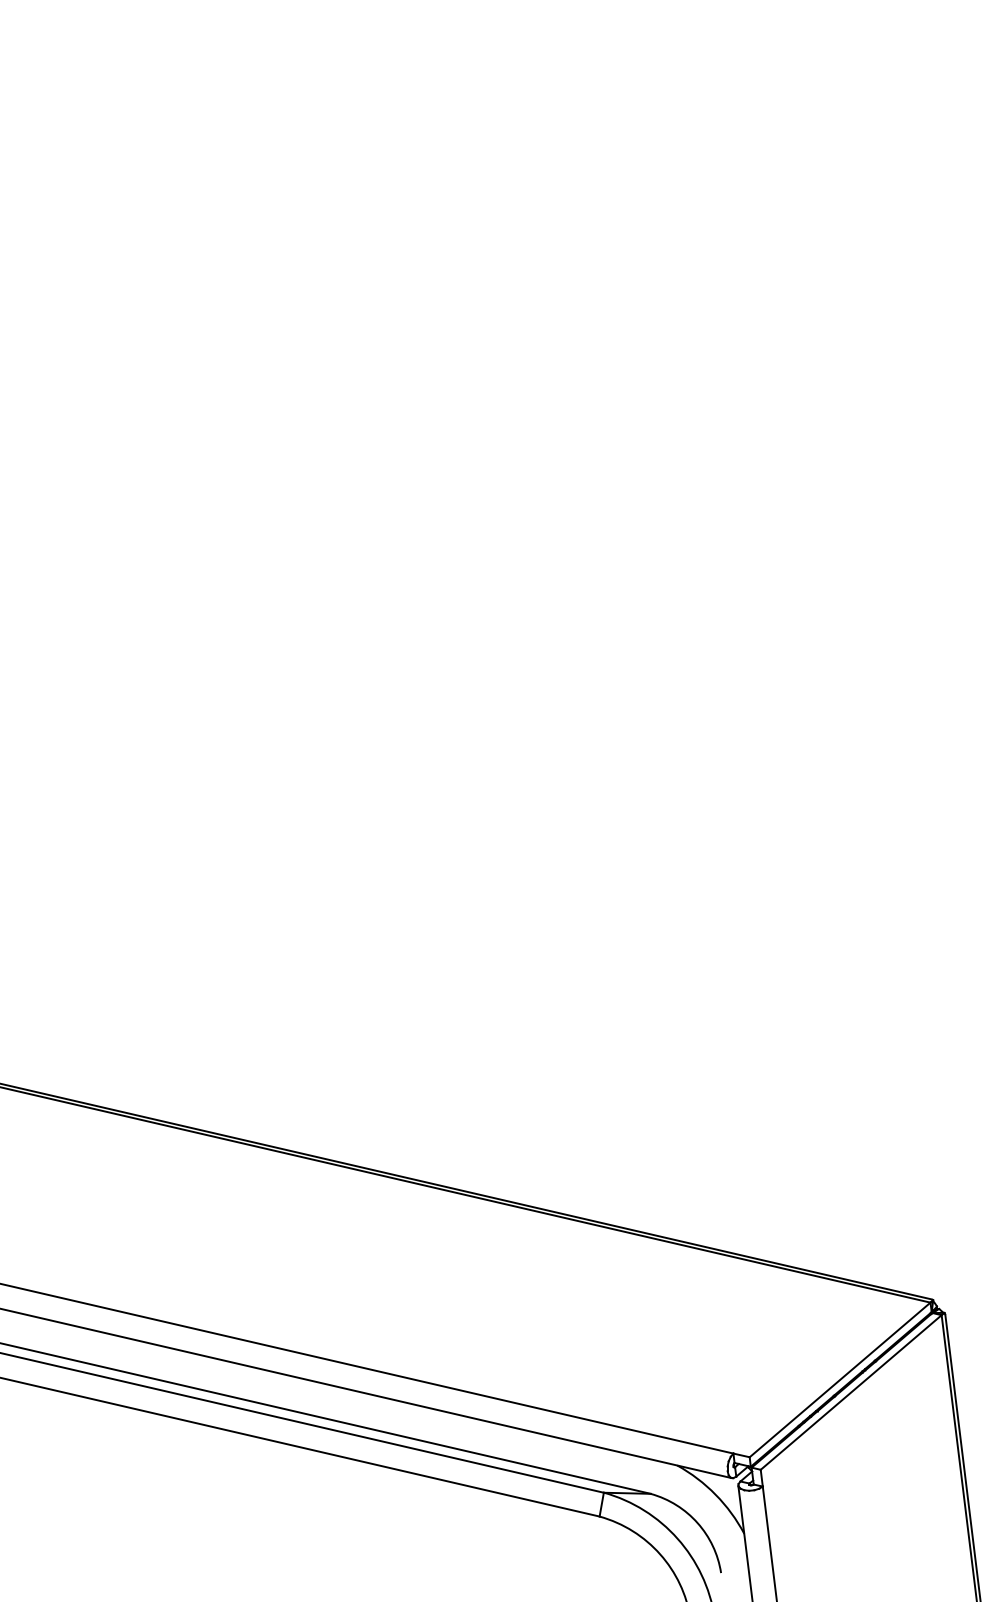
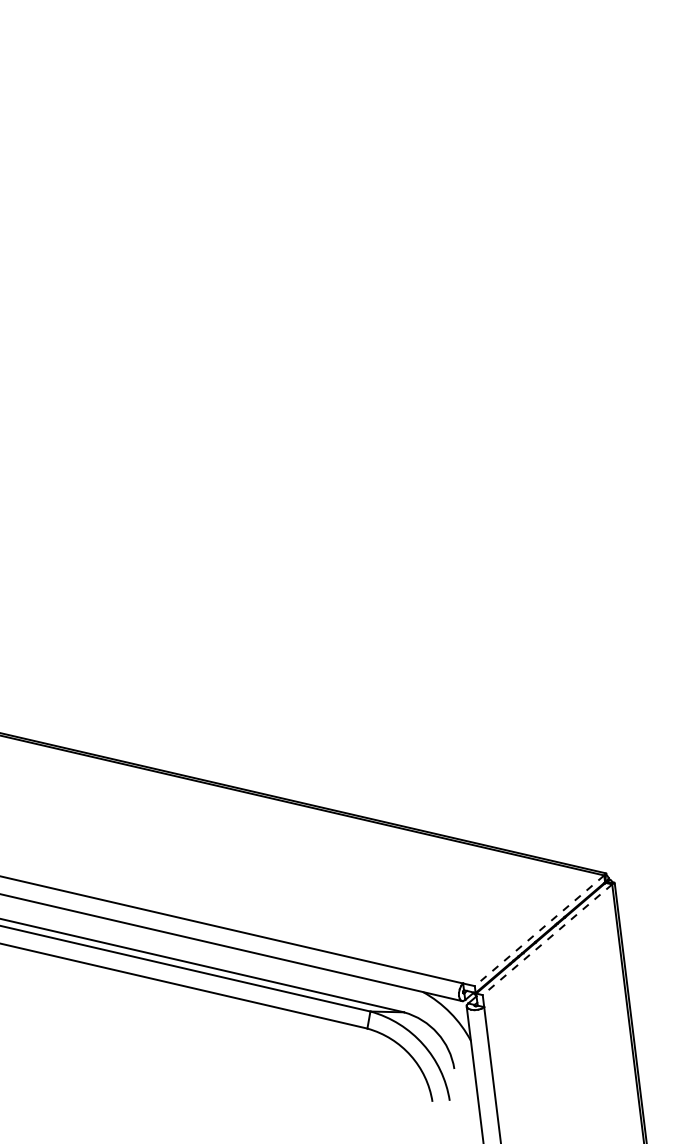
line: (840, 1379) -> (539, 930), solid -> dashed
line: (851, 1392) -> (547, 939), solid -> dashed

